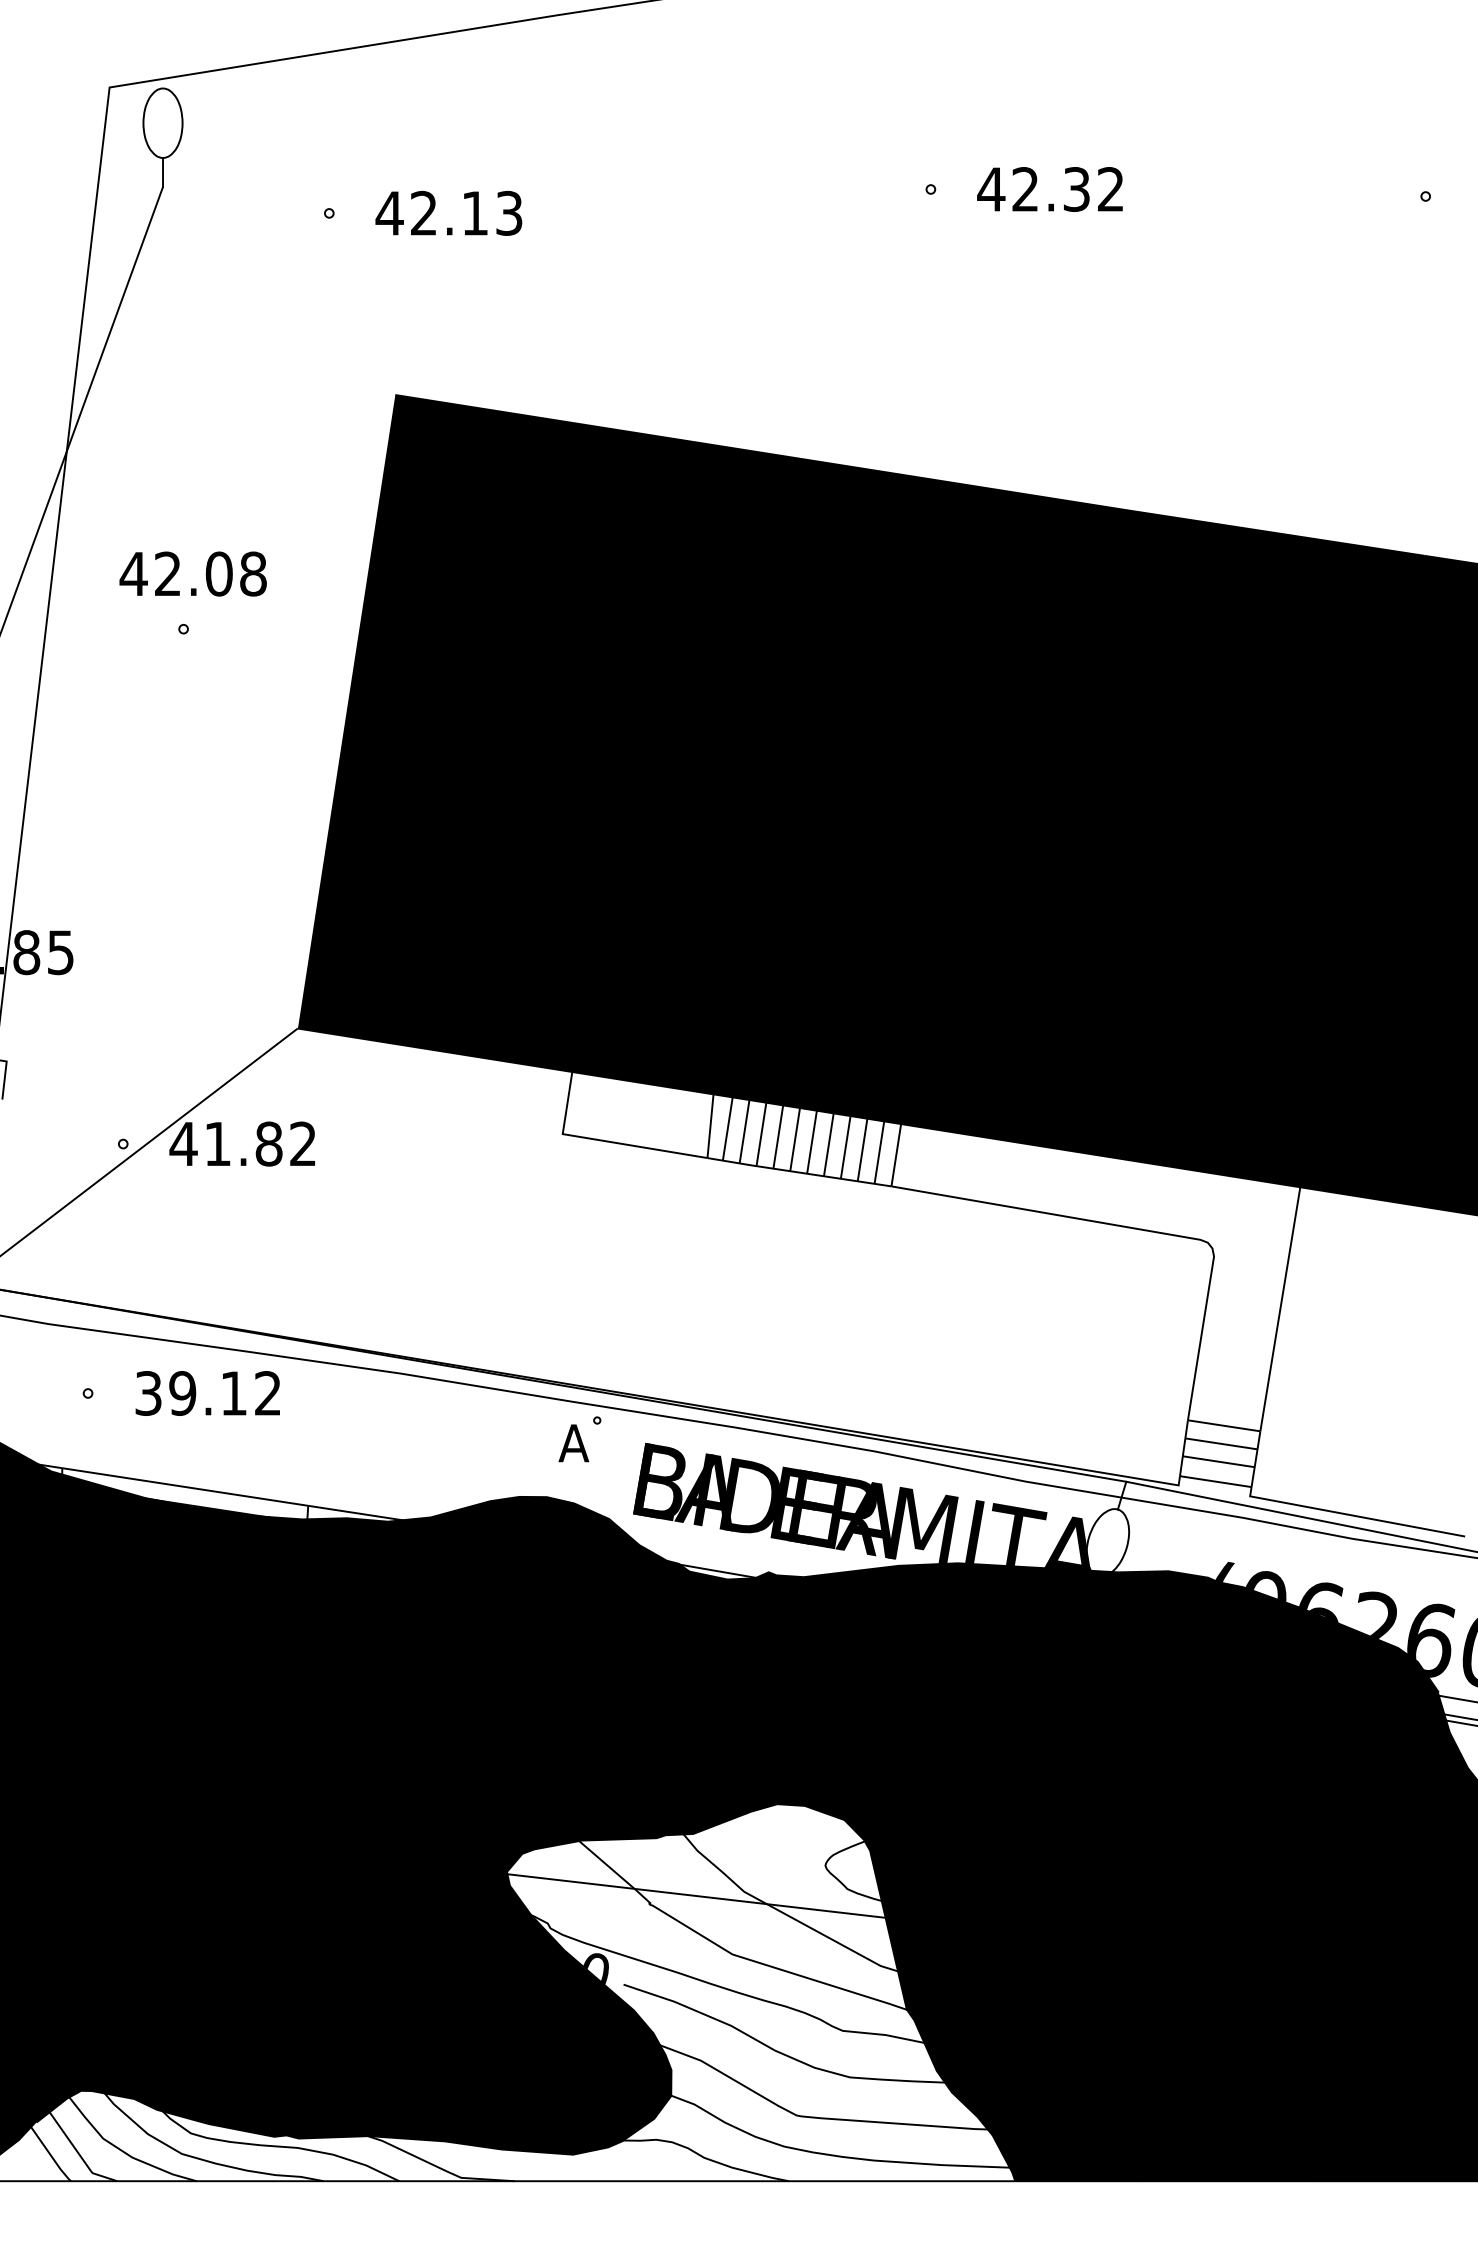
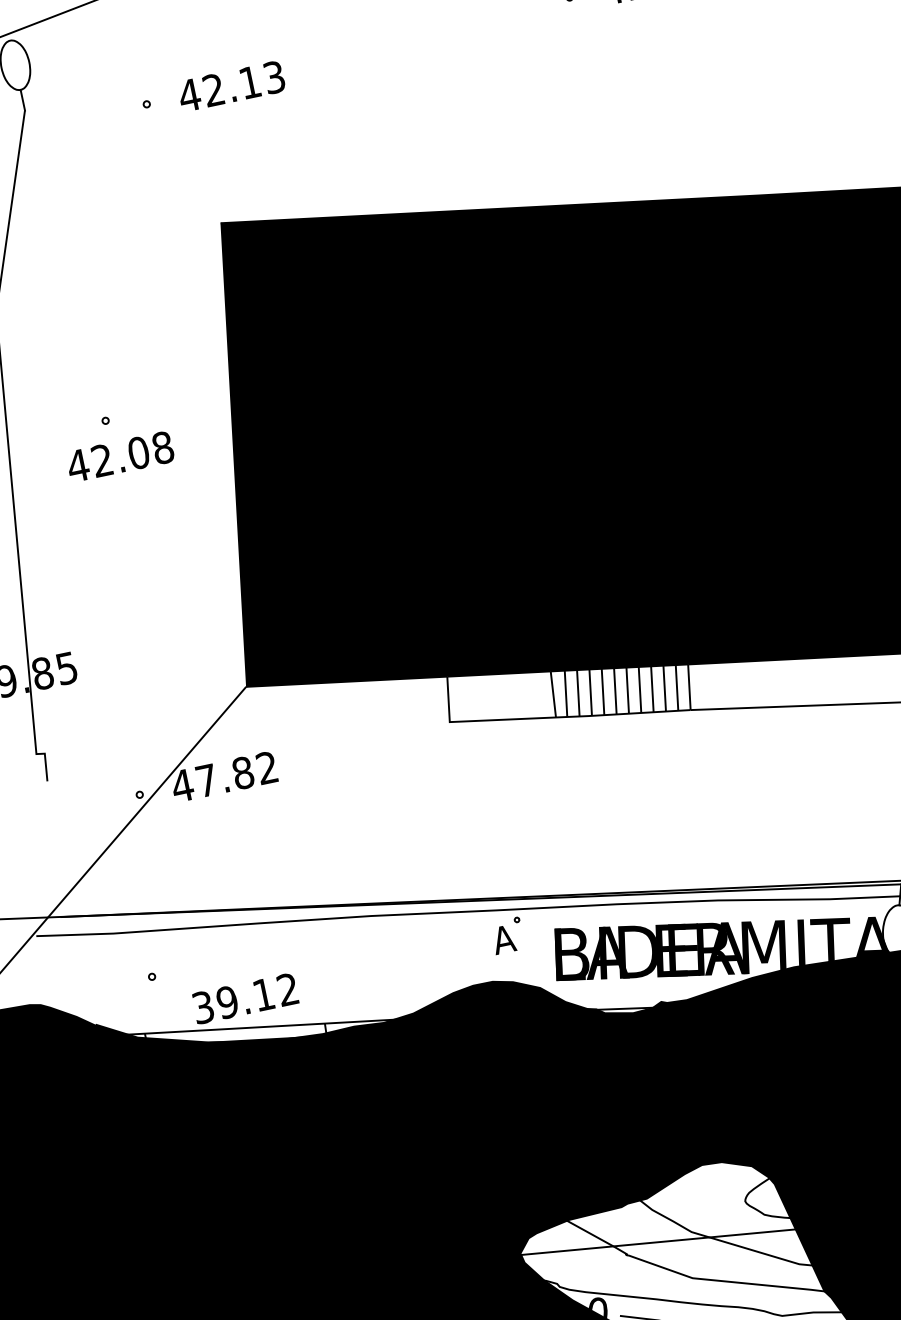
text: (192, 573) -> (119, 456), moved
text: (217, 1143) -> (206, 780), 41.82 -> 47.82
text: (207, 1393) -> (245, 998), moved

